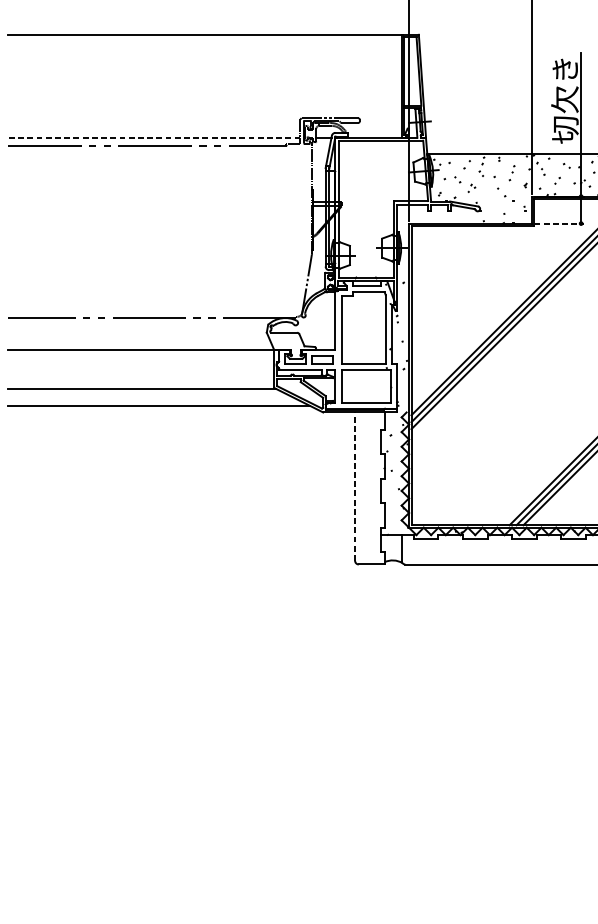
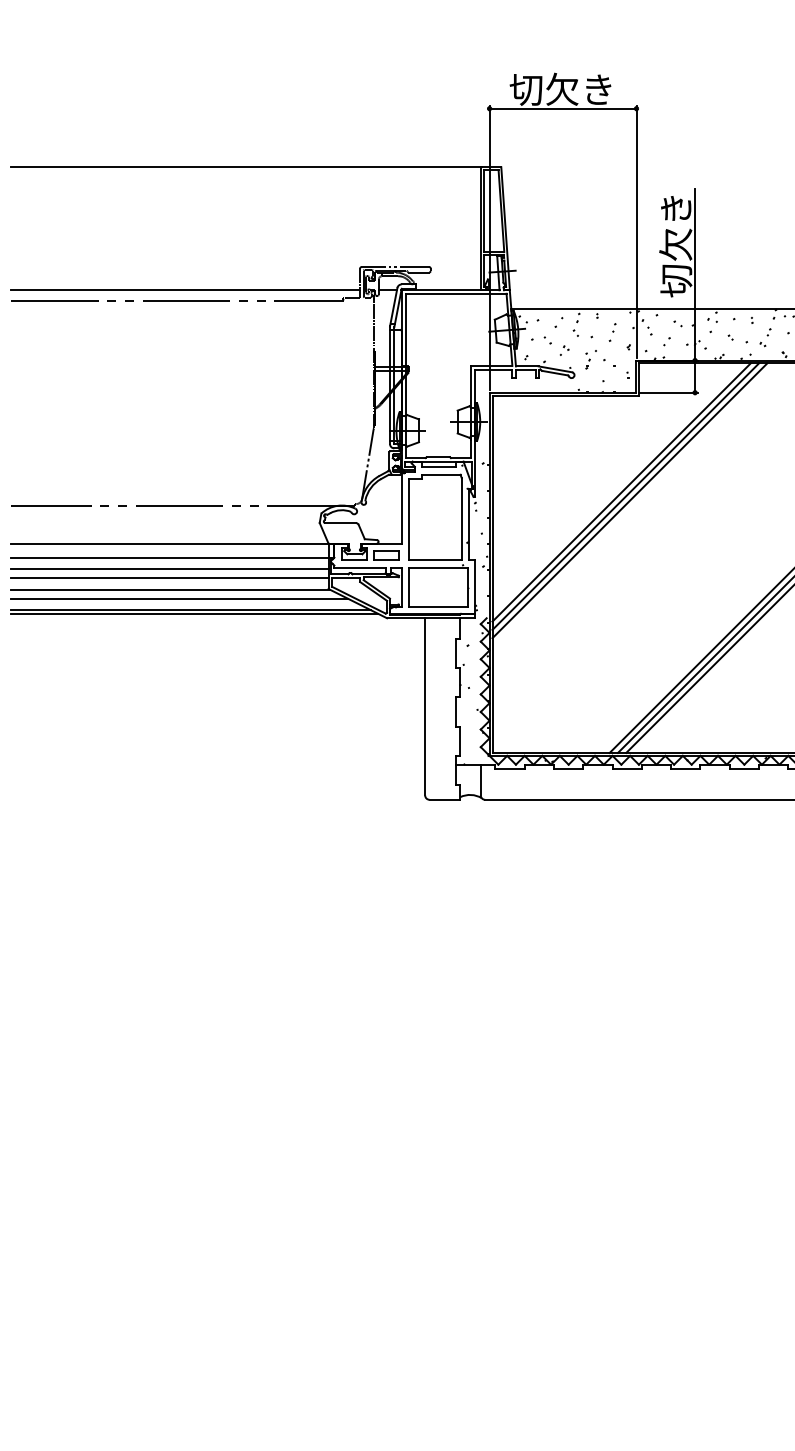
line: (154, 137) -> (185, 290), dashed -> solid
part: (491, 196) -> (587, 360), added
line: (559, 223) -> (669, 392), dashed -> solid
line: (141, 362) -> (169, 558), added
line: (141, 371) -> (169, 569), added
line: (141, 379) -> (169, 578), added
line: (148, 395) -> (178, 598), added
line: (161, 408) -> (194, 613), added
line: (355, 486) -> (425, 706), dashed -> solid

